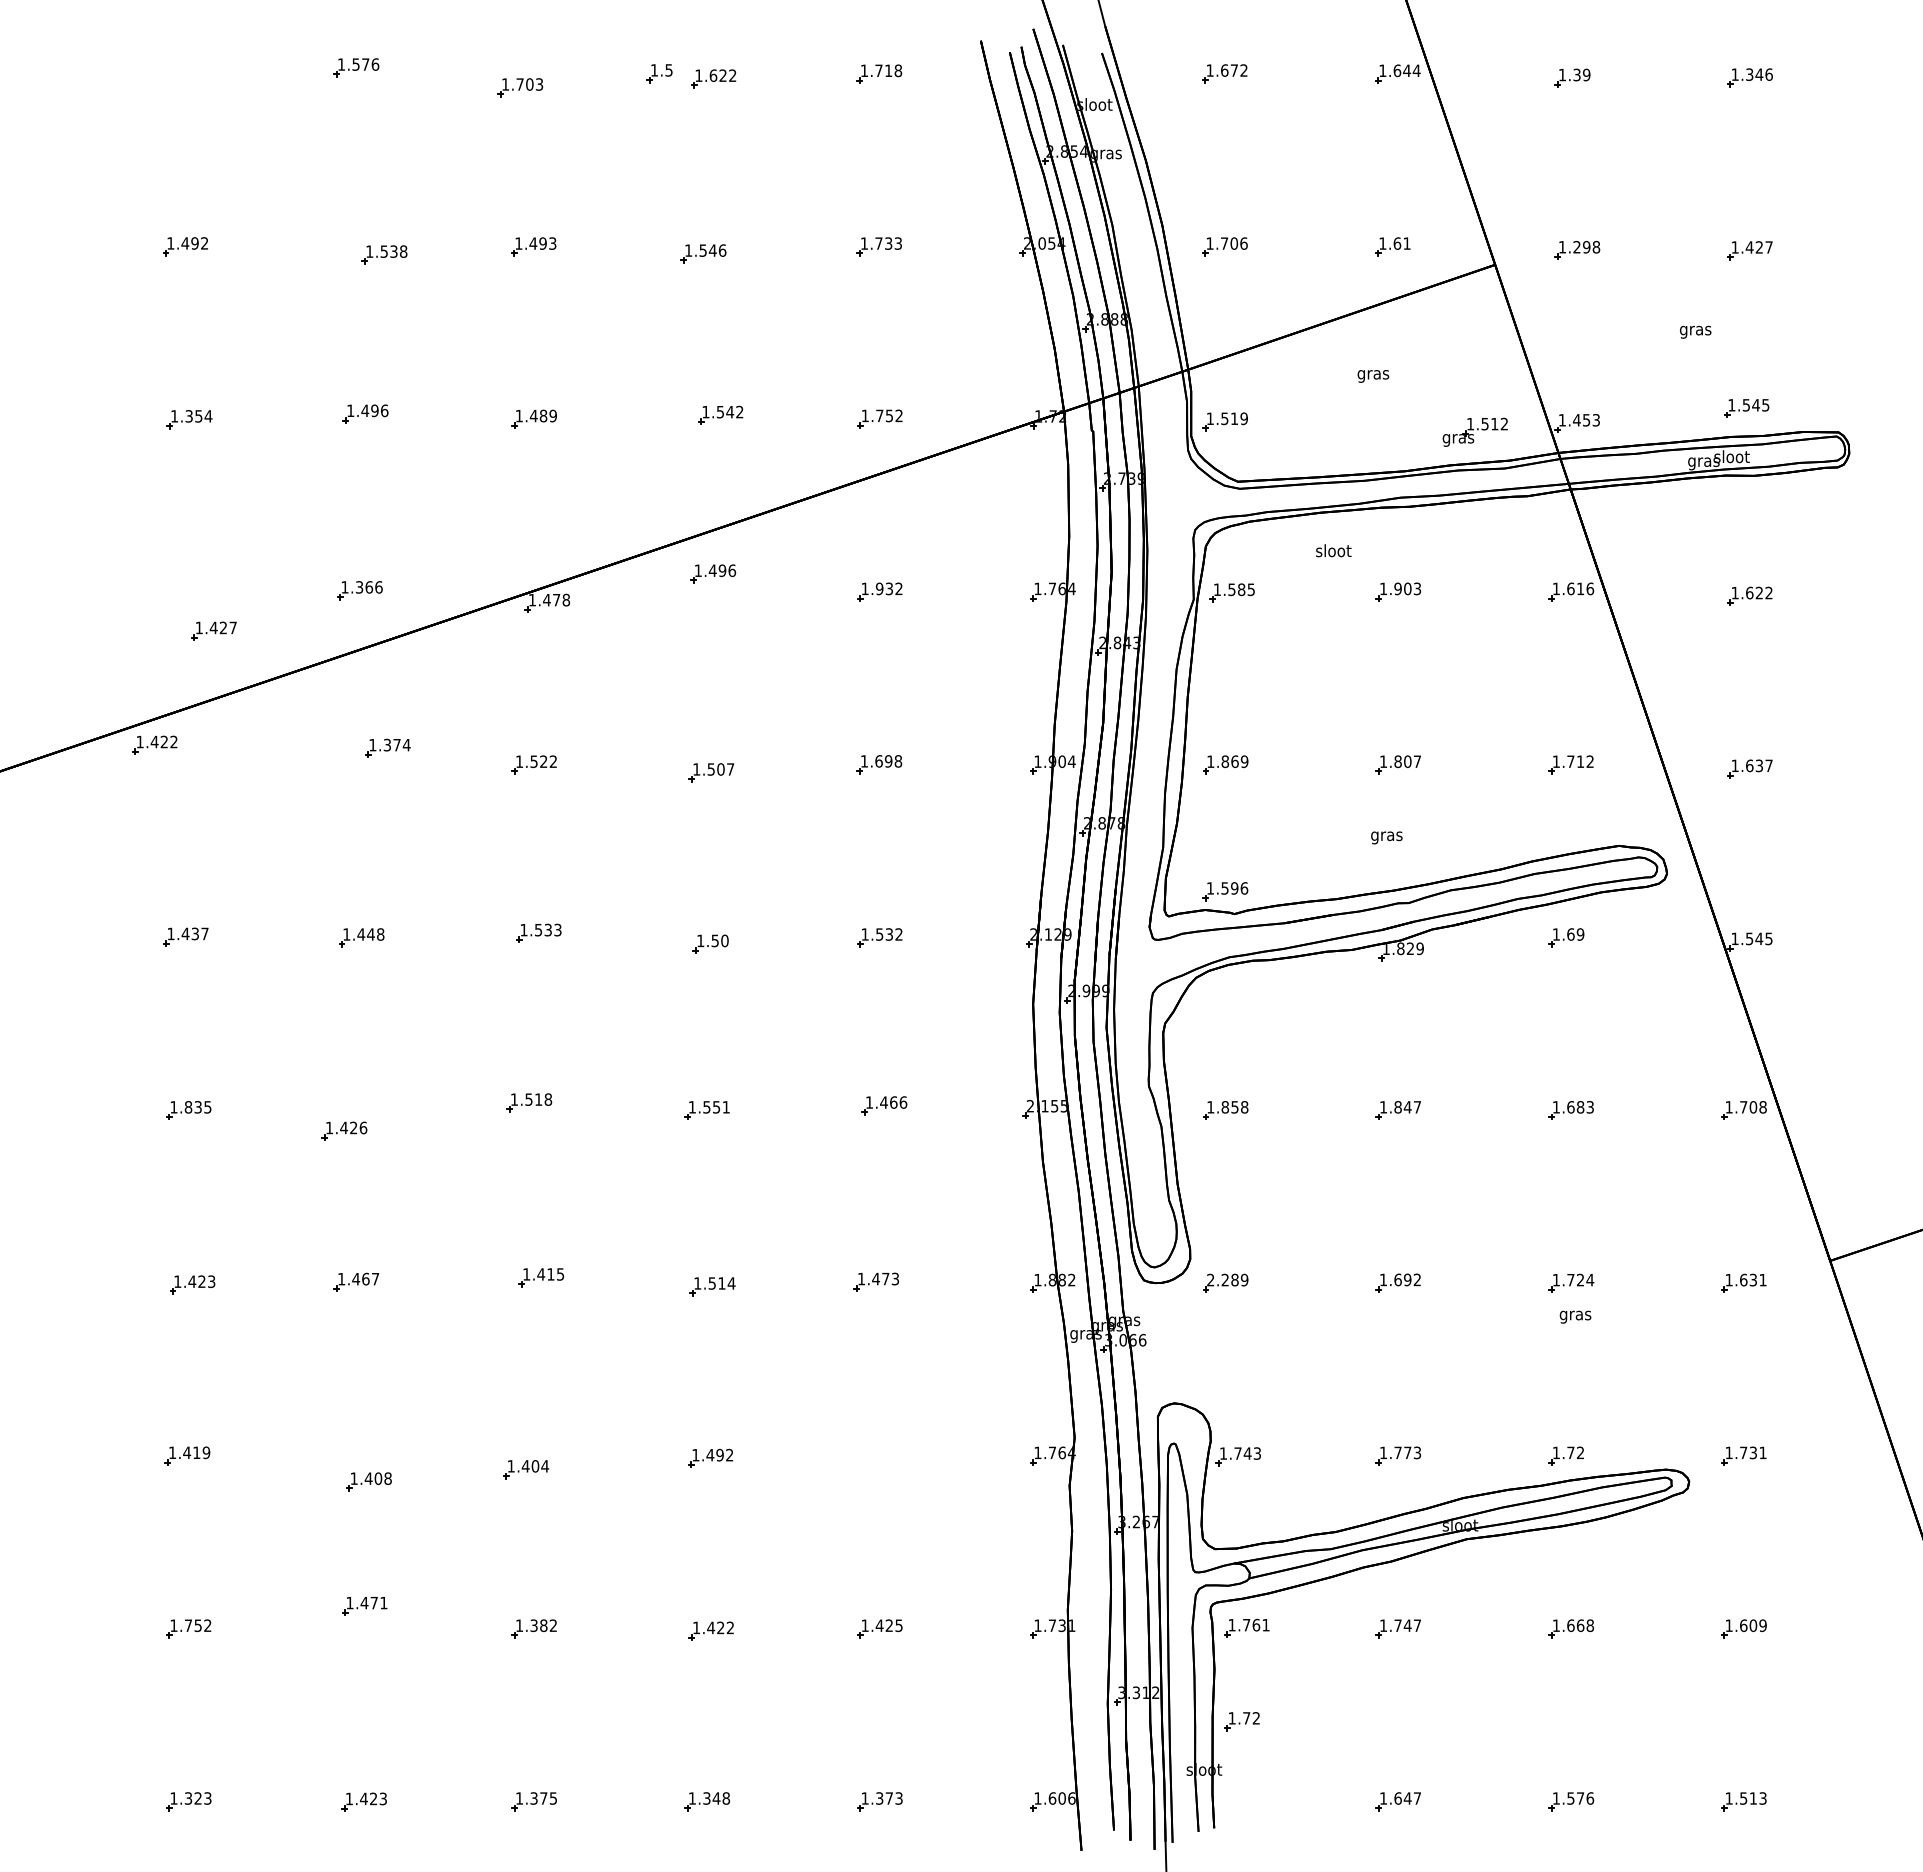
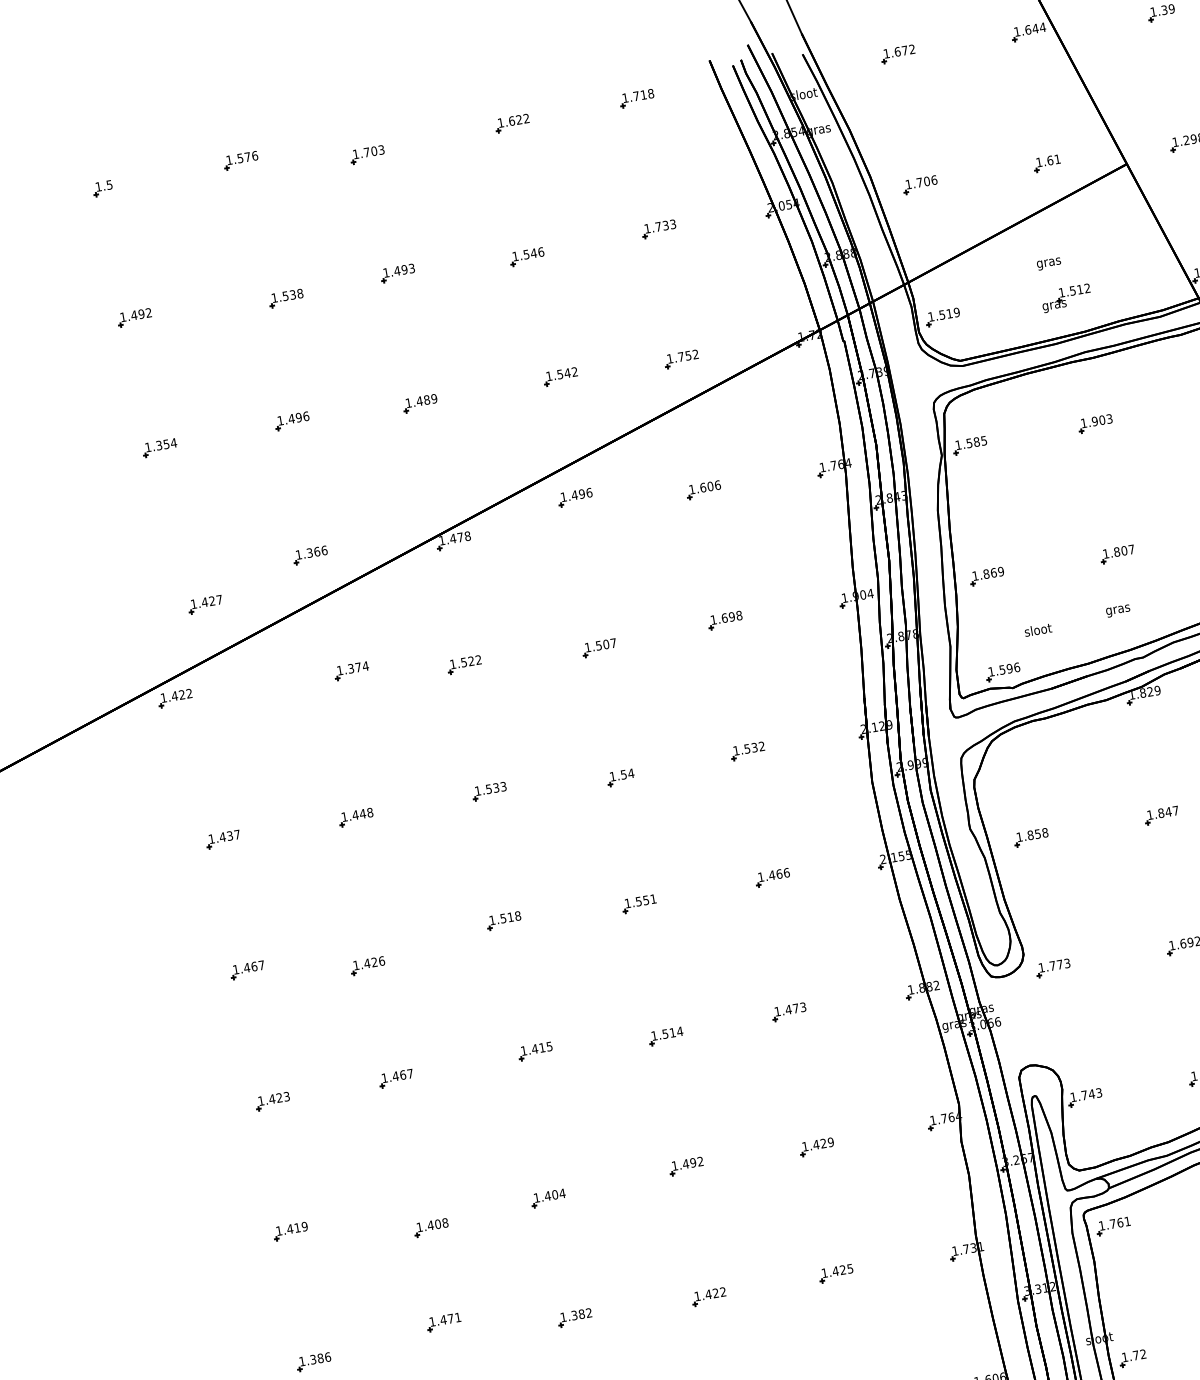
part: (659, 73) -> (102, 188), moved
part: (1474, 431) -> (1065, 297), moved
text: (1333, 550) -> (1037, 629), moved
text: (888, 588) -> (709, 486), 1.932 -> 1.606
text: (724, 940) -> (630, 773), 1.50 -> 1.54
text: (197, 1107) -> (253, 966), 1.835 -> 1.467
text: (1227, 1279) -> (1054, 965), 2.289 -> 1.773
part: (882, 1461) -> (816, 1146), added
text: (197, 1625) -> (320, 1358), 1.752 -> 1.386
part: (1241, 1721) -> (1132, 1358), moved

